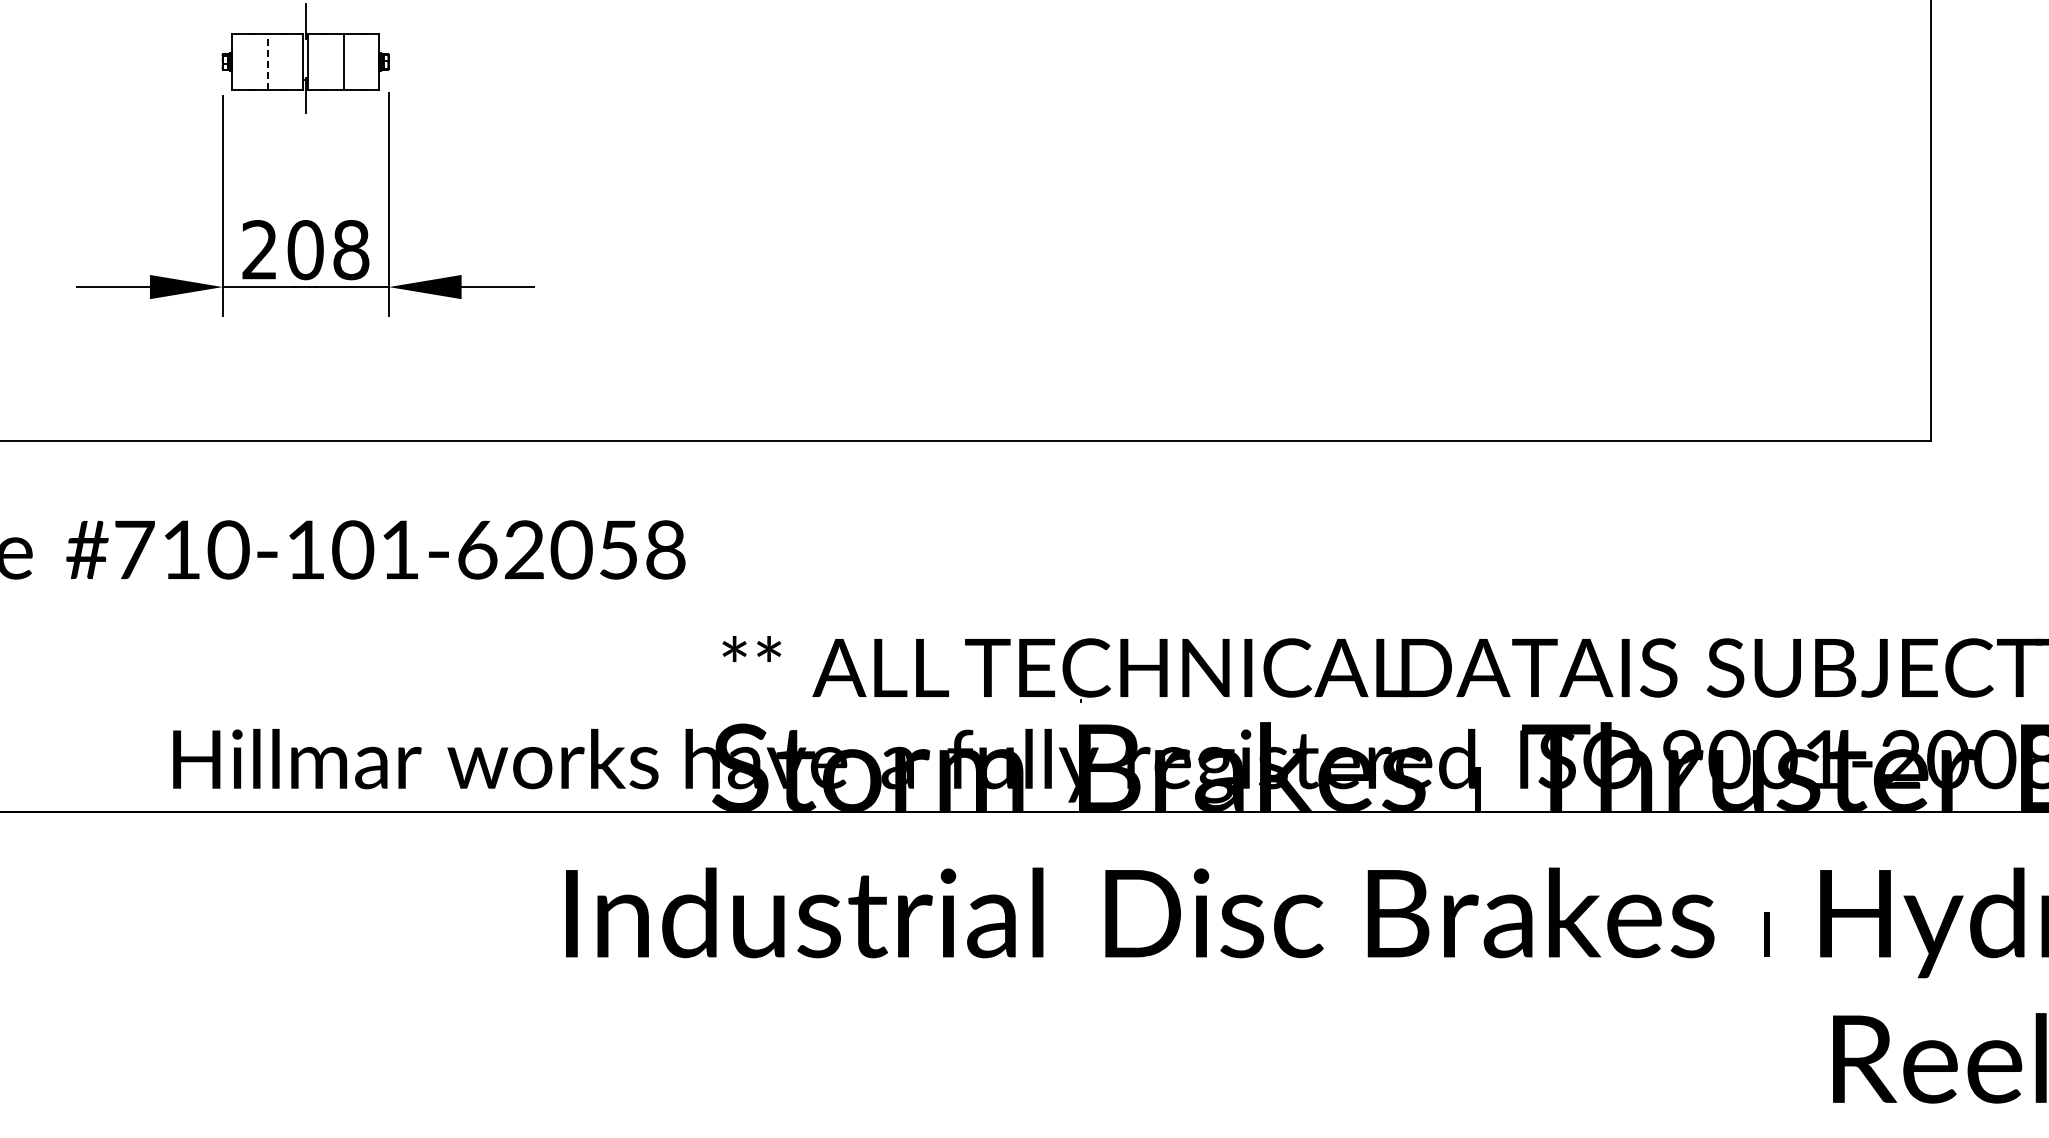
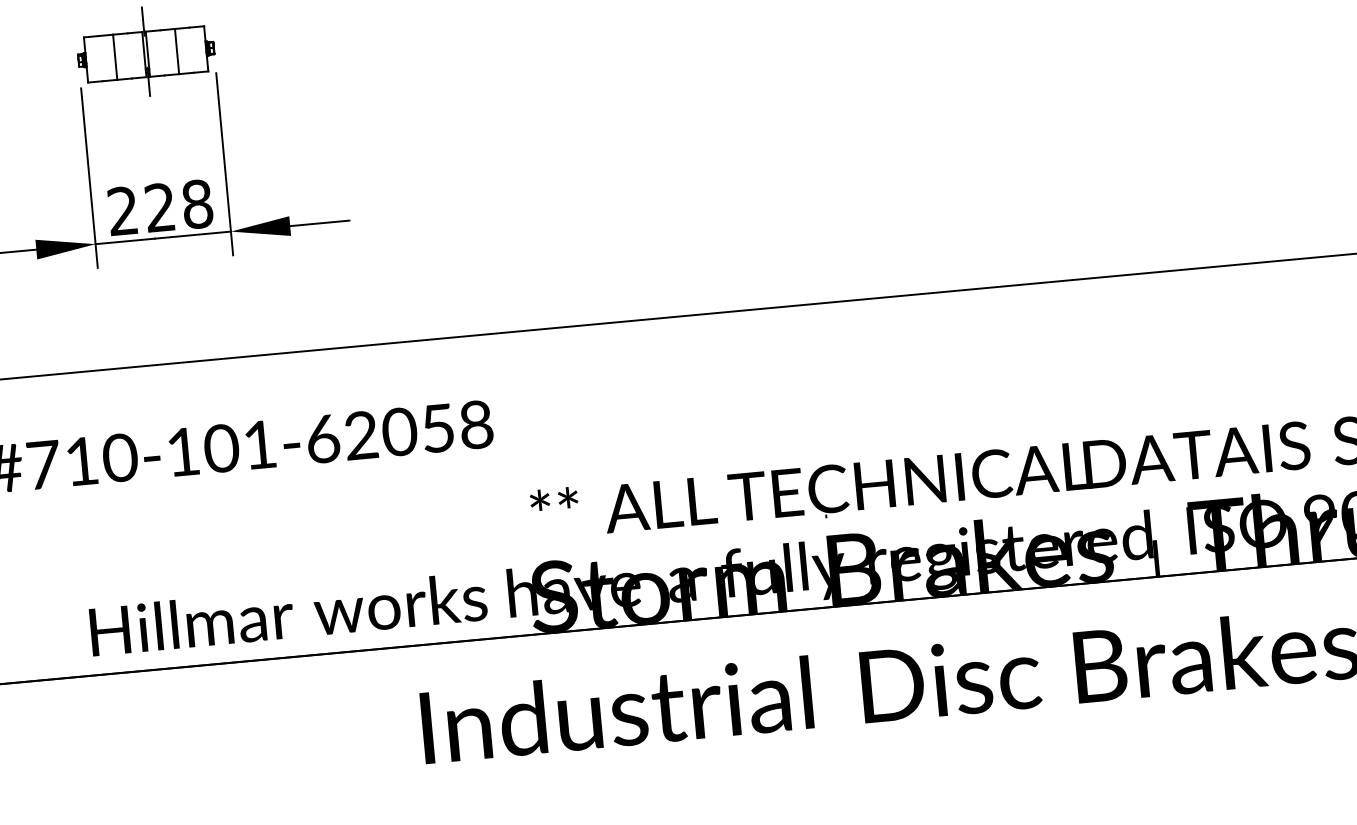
line: (267, 61) -> (115, 56), dashed -> solid
text: (305, 250) -> (160, 208), 208 -> 228

